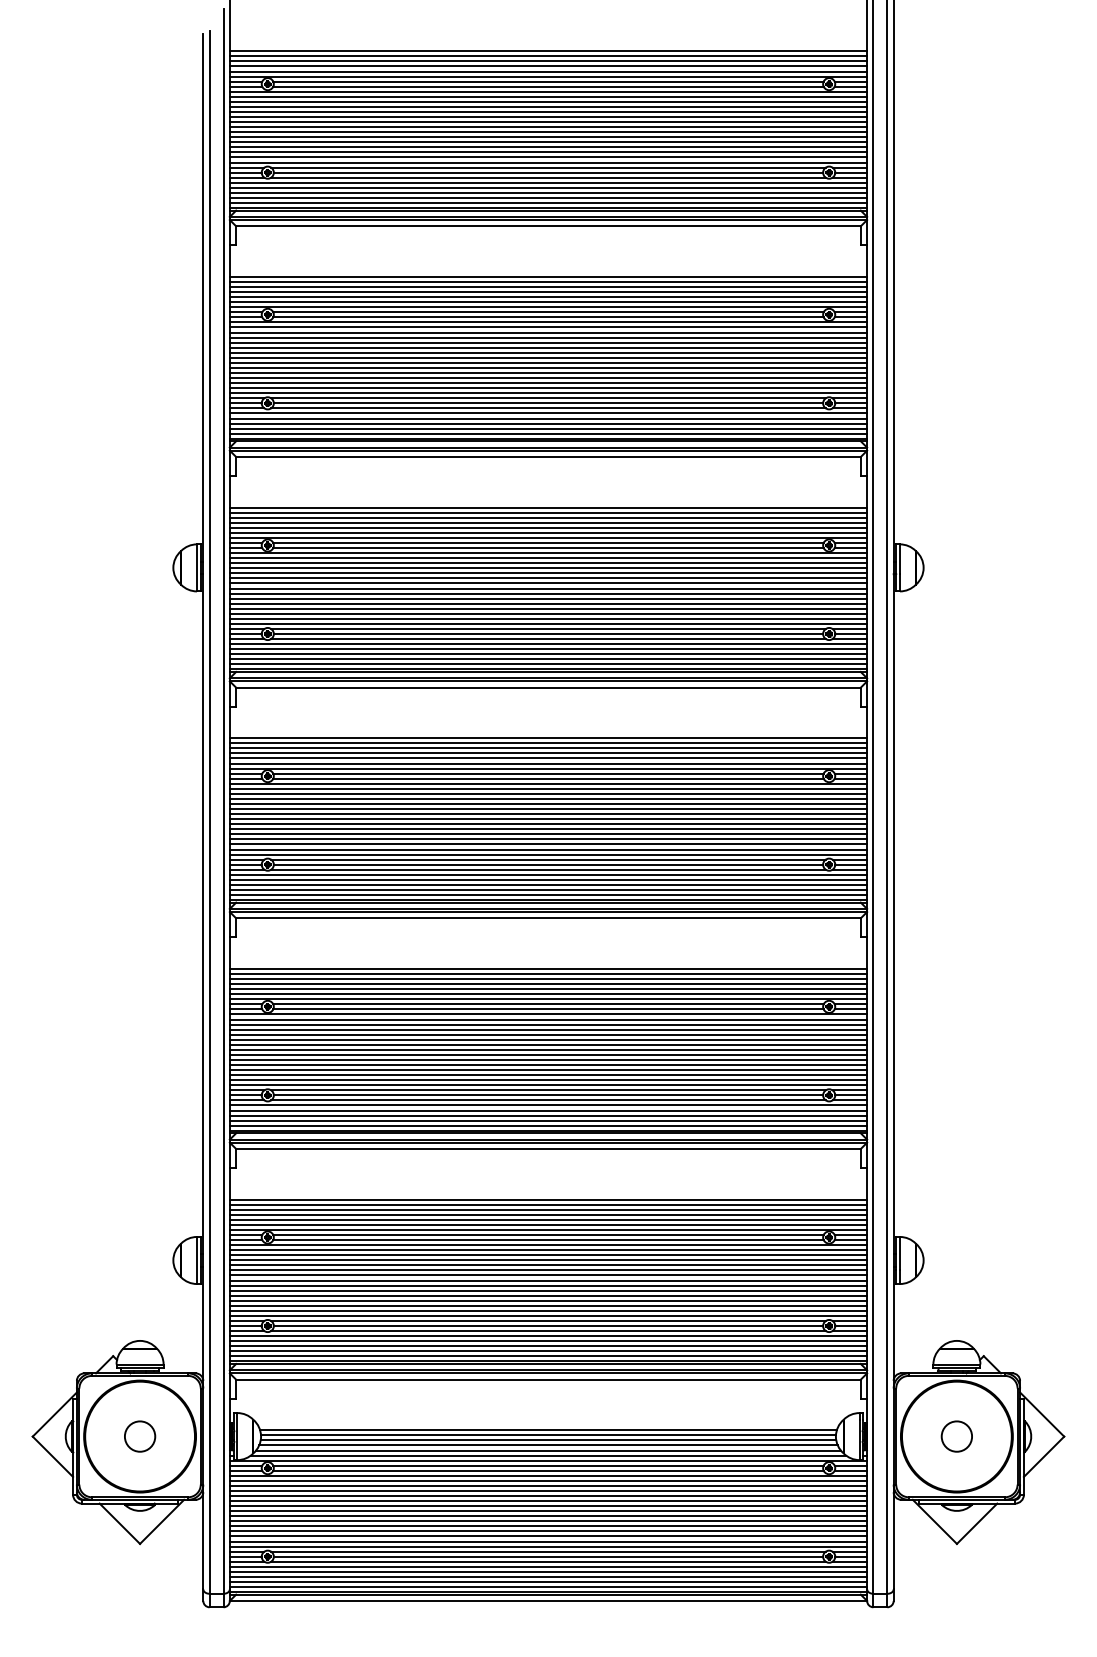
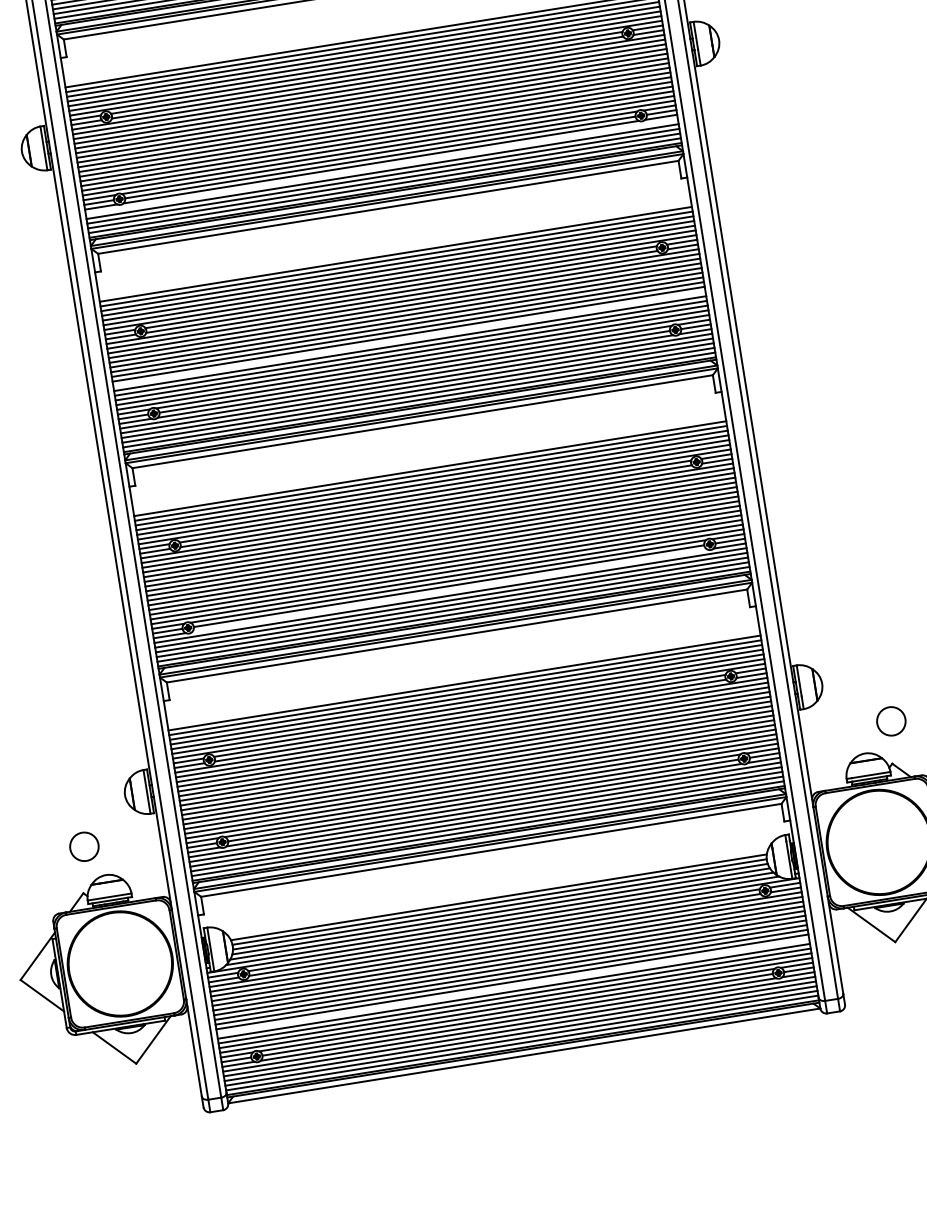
line: (548, 644) -> (381, 167), removed
line: (548, 829) -> (409, 339), removed
line: (548, 1100) -> (449, 590), removed
circle: (140, 1436) -> (84, 846), moved
circle: (956, 1436) -> (890, 721), moved
line: (548, 1526) -> (513, 986), removed

